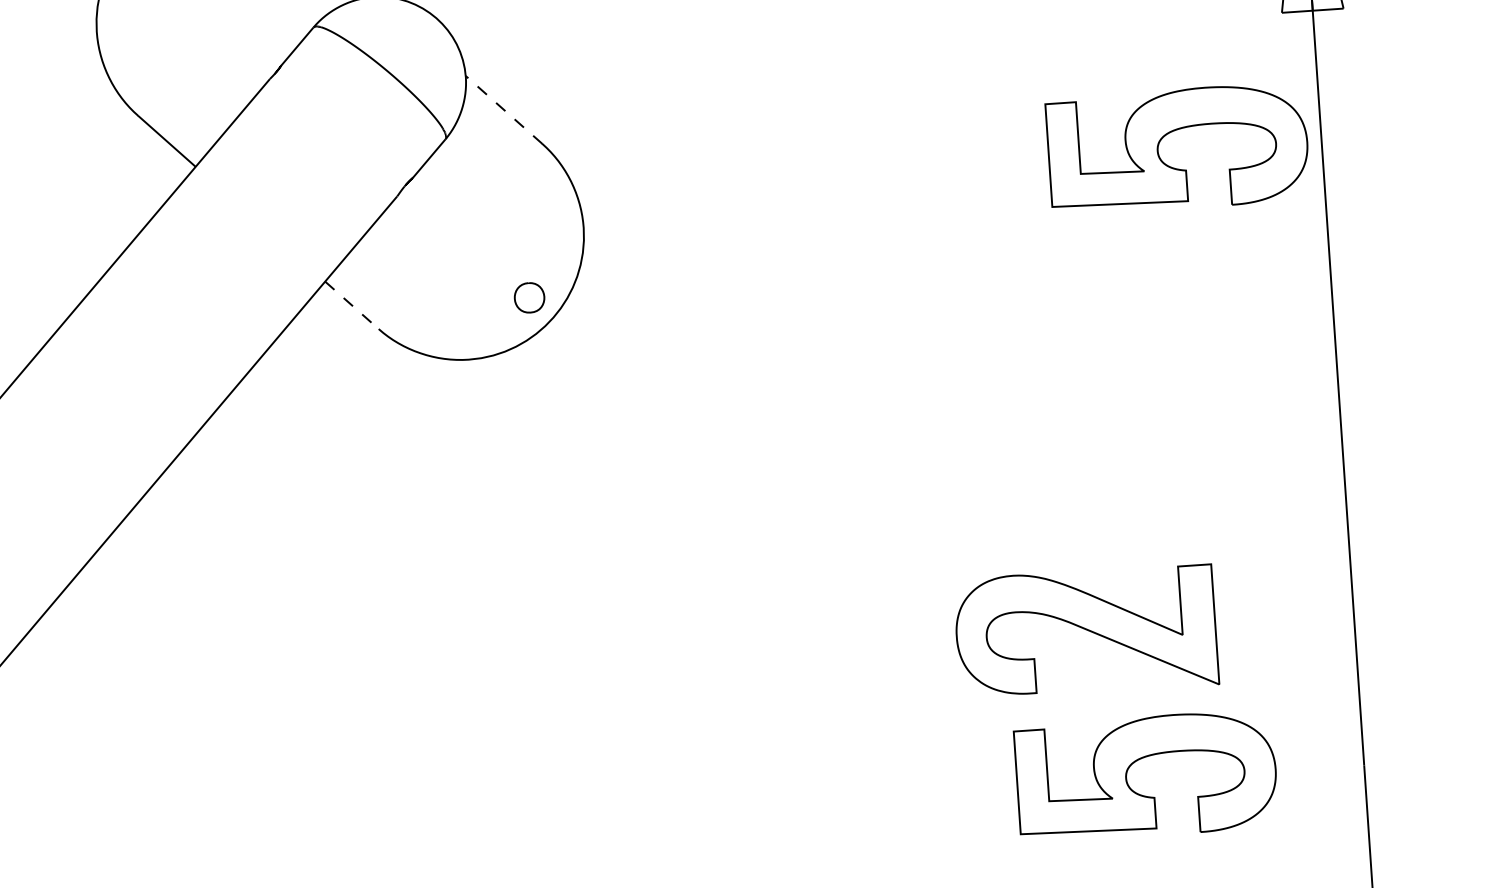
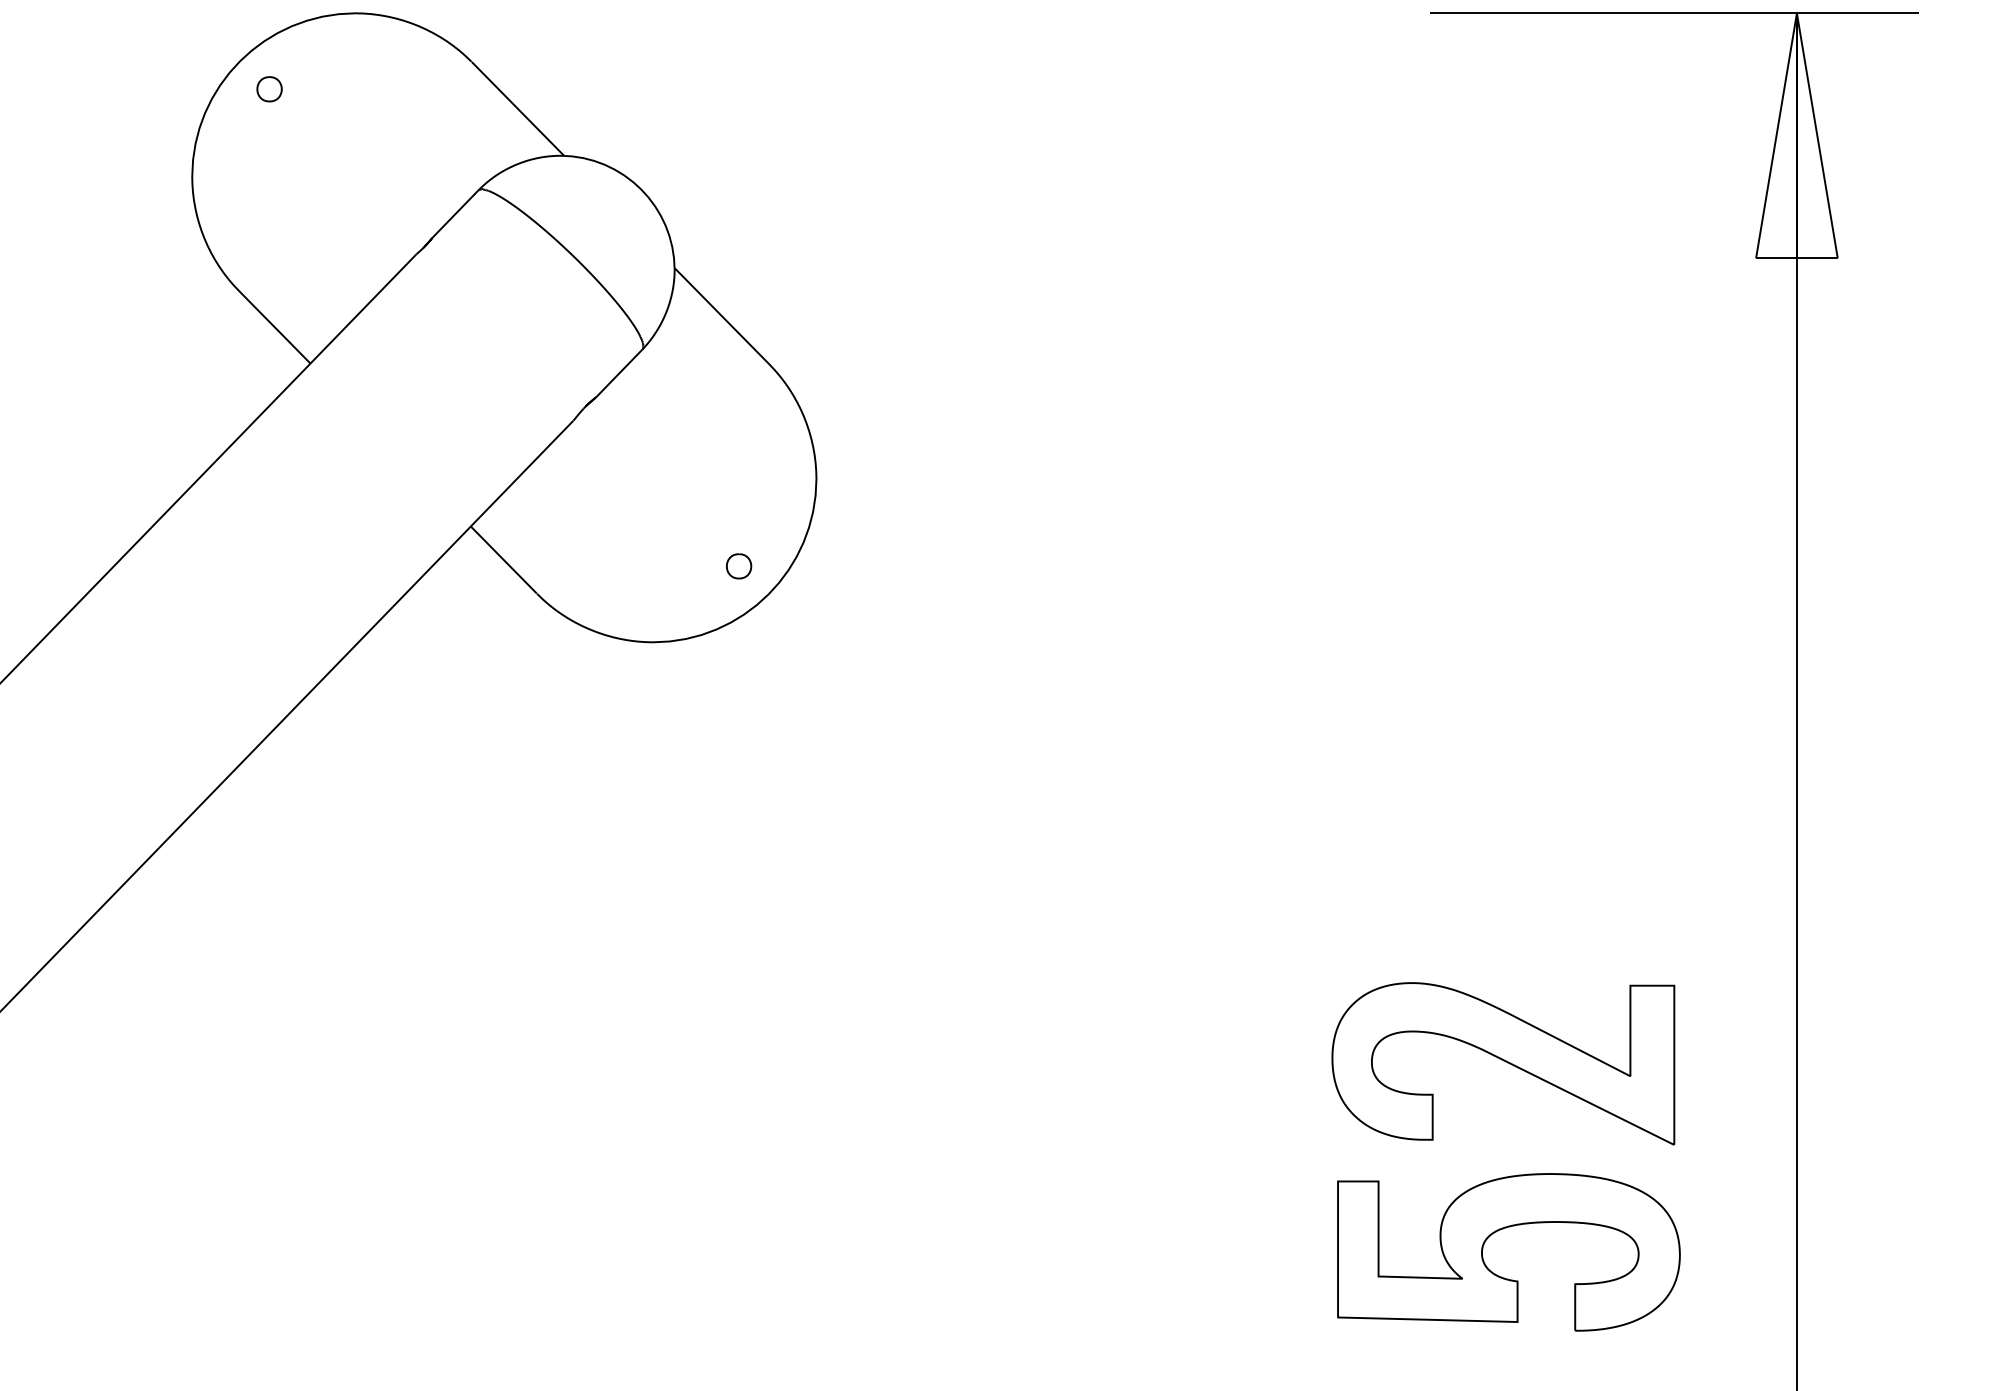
line: (504, 110) -> (722, 316), dashed -> solid
part: (1169, 133) -> (1596, 407), removed
part: (530, 297) -> (739, 566), size x0.62
line: (352, 305) -> (504, 560), dashed -> solid
part: (1086, 631) -> (1503, 1063), moved

